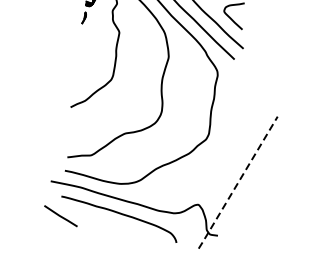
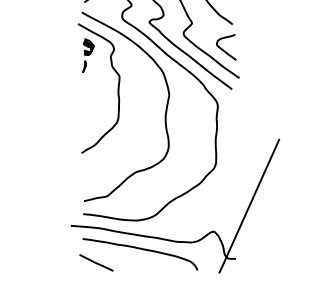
line: (238, 184) -> (249, 207), dashed -> solid
line: (61, 215) -> (96, 262), moved

